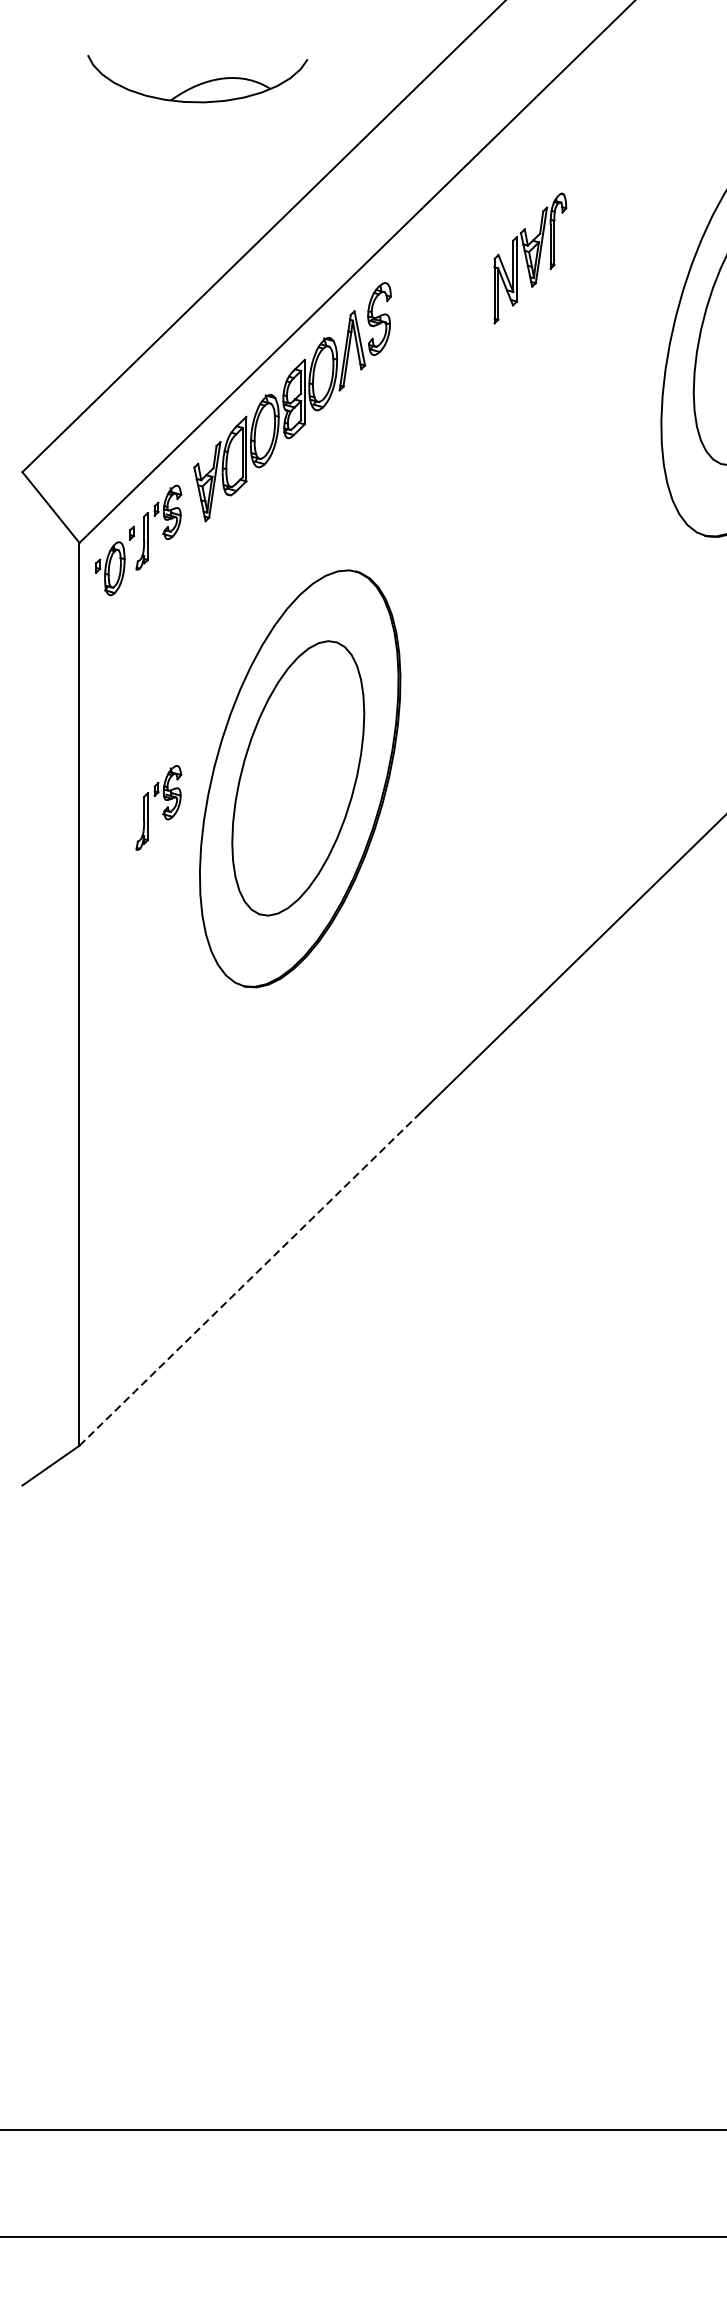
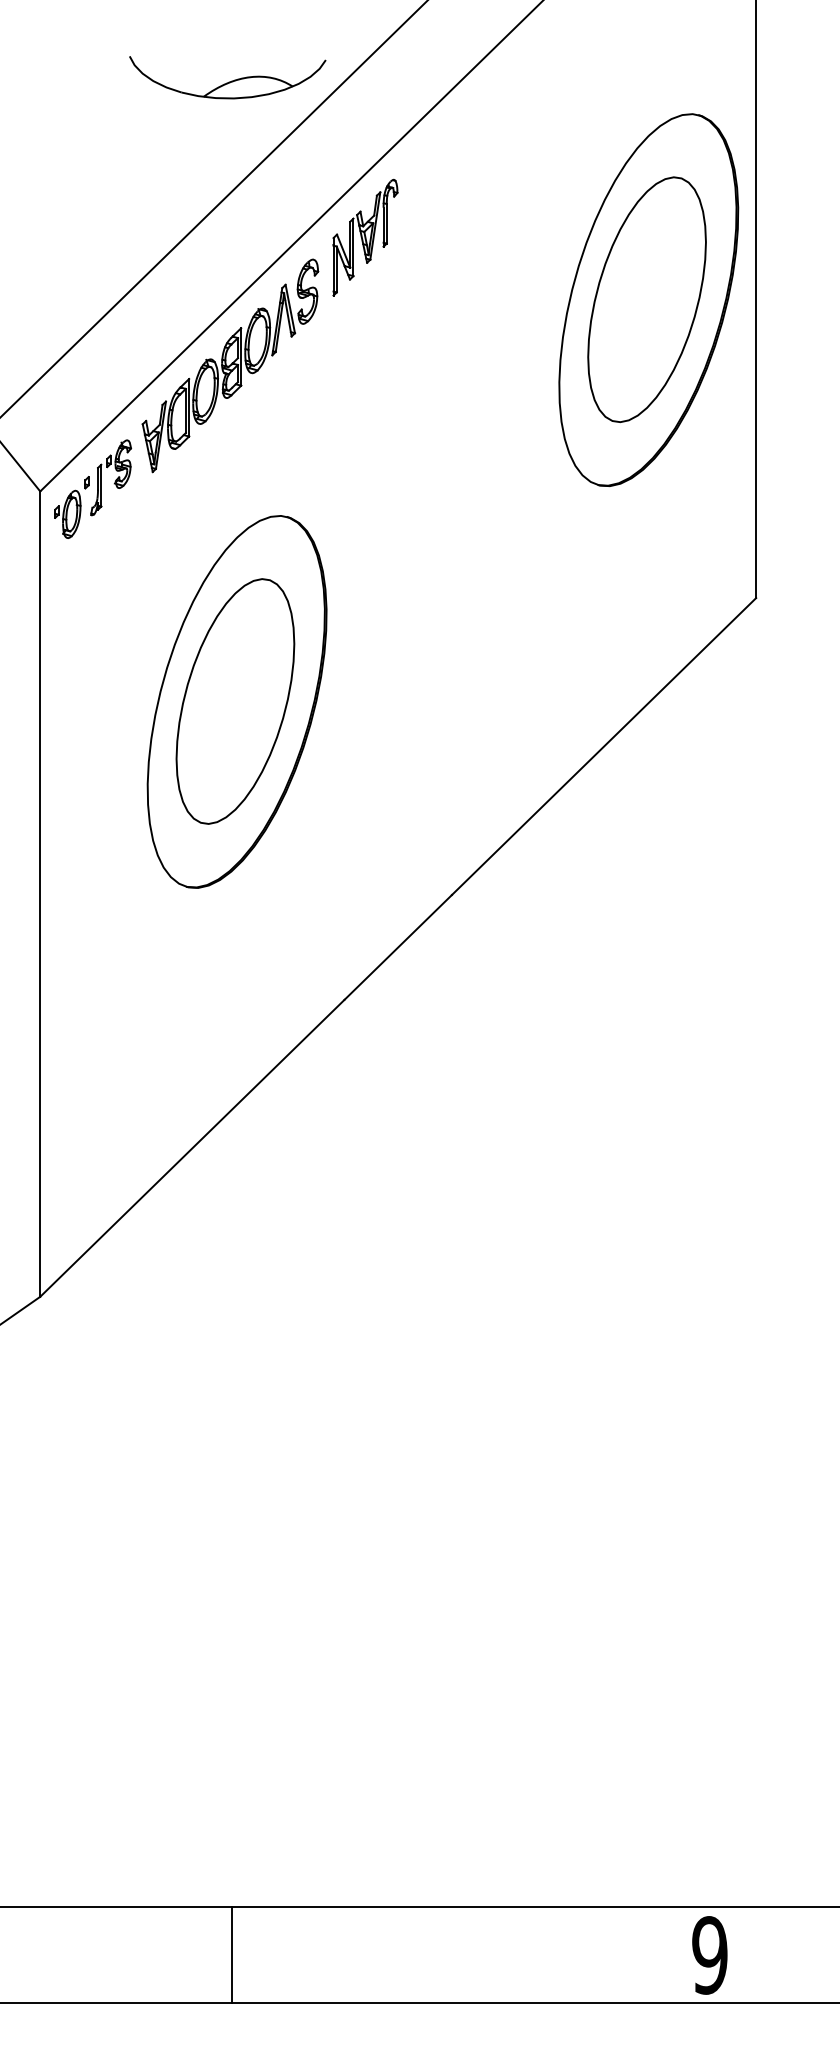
part: (197, 78) -> (227, 77), moved
part: (530, 258) -> (365, 237), moved
part: (159, 807) -> (111, 727), removed
line: (250, 1279) -> (192, 1148), dashed -> solid
line: (293, 2184) -> (231, 1955), added

